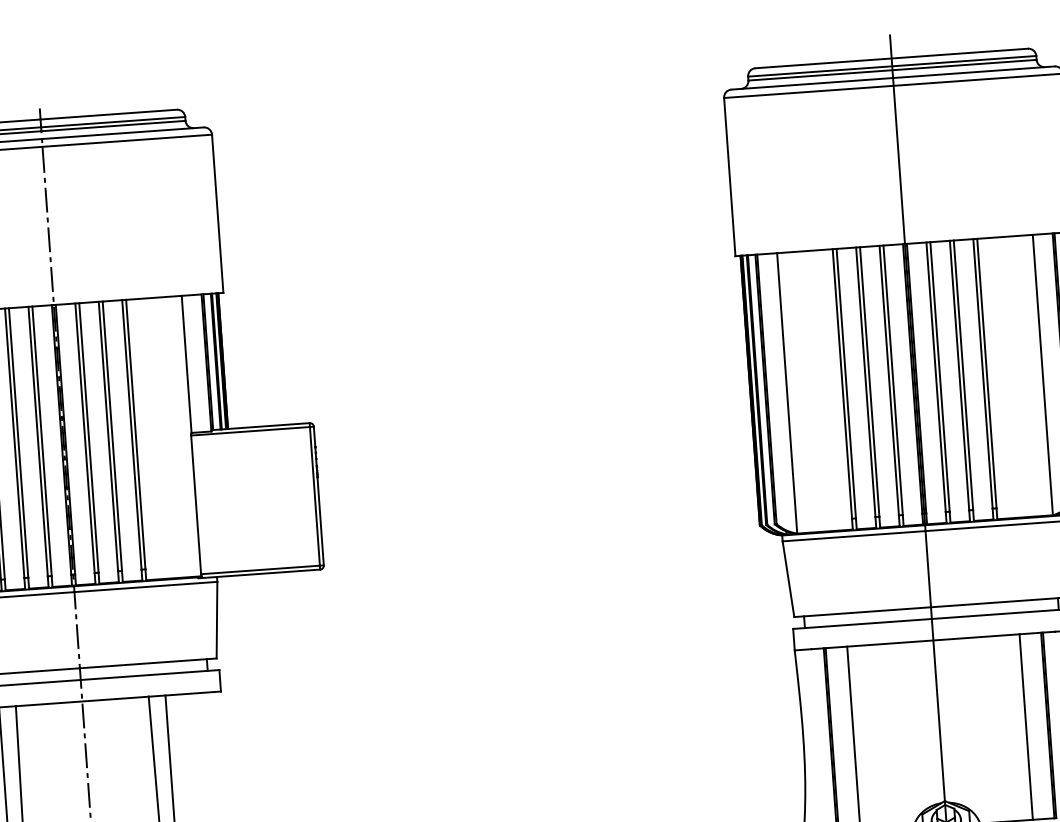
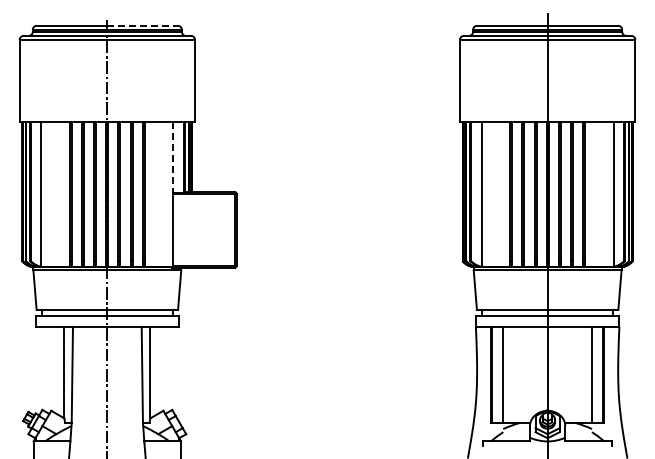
line: (110, 113) -> (143, 25), solid -> dashed
line: (186, 364) -> (173, 157), solid -> dashed

